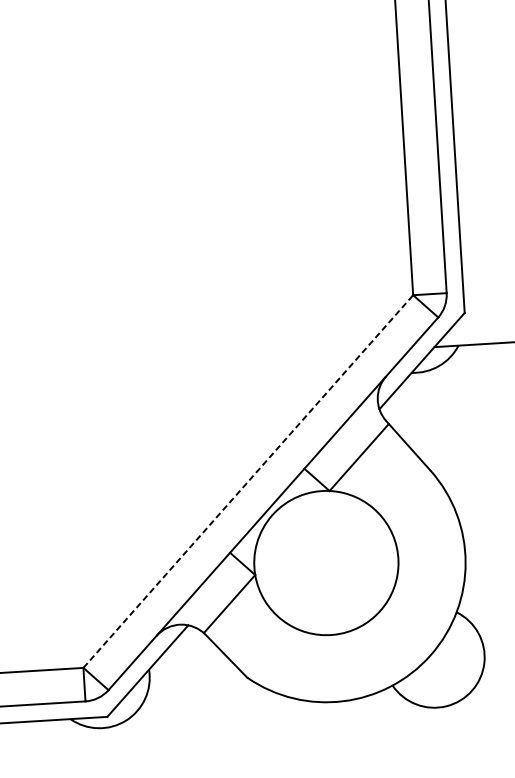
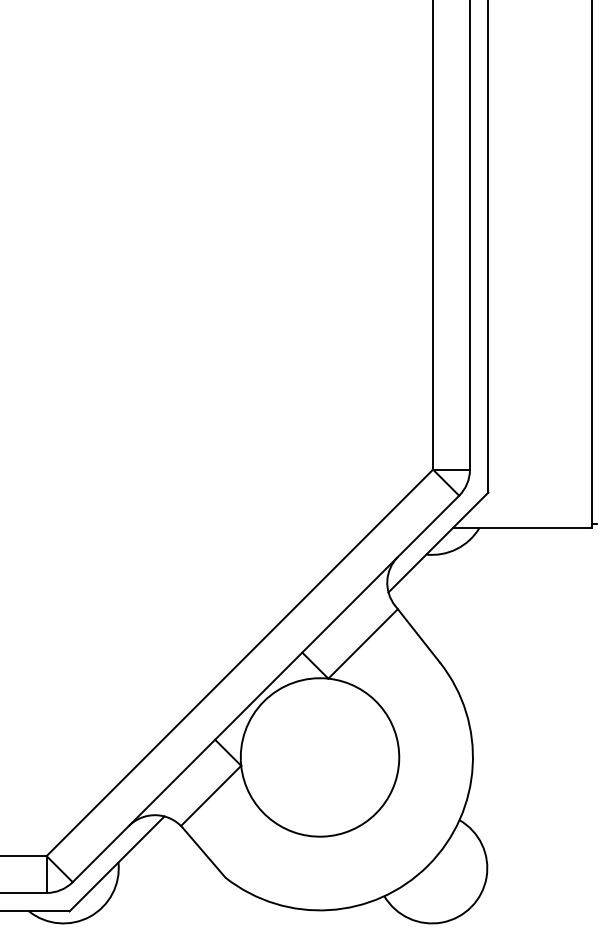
line: (248, 481) -> (240, 662), dashed -> solid

